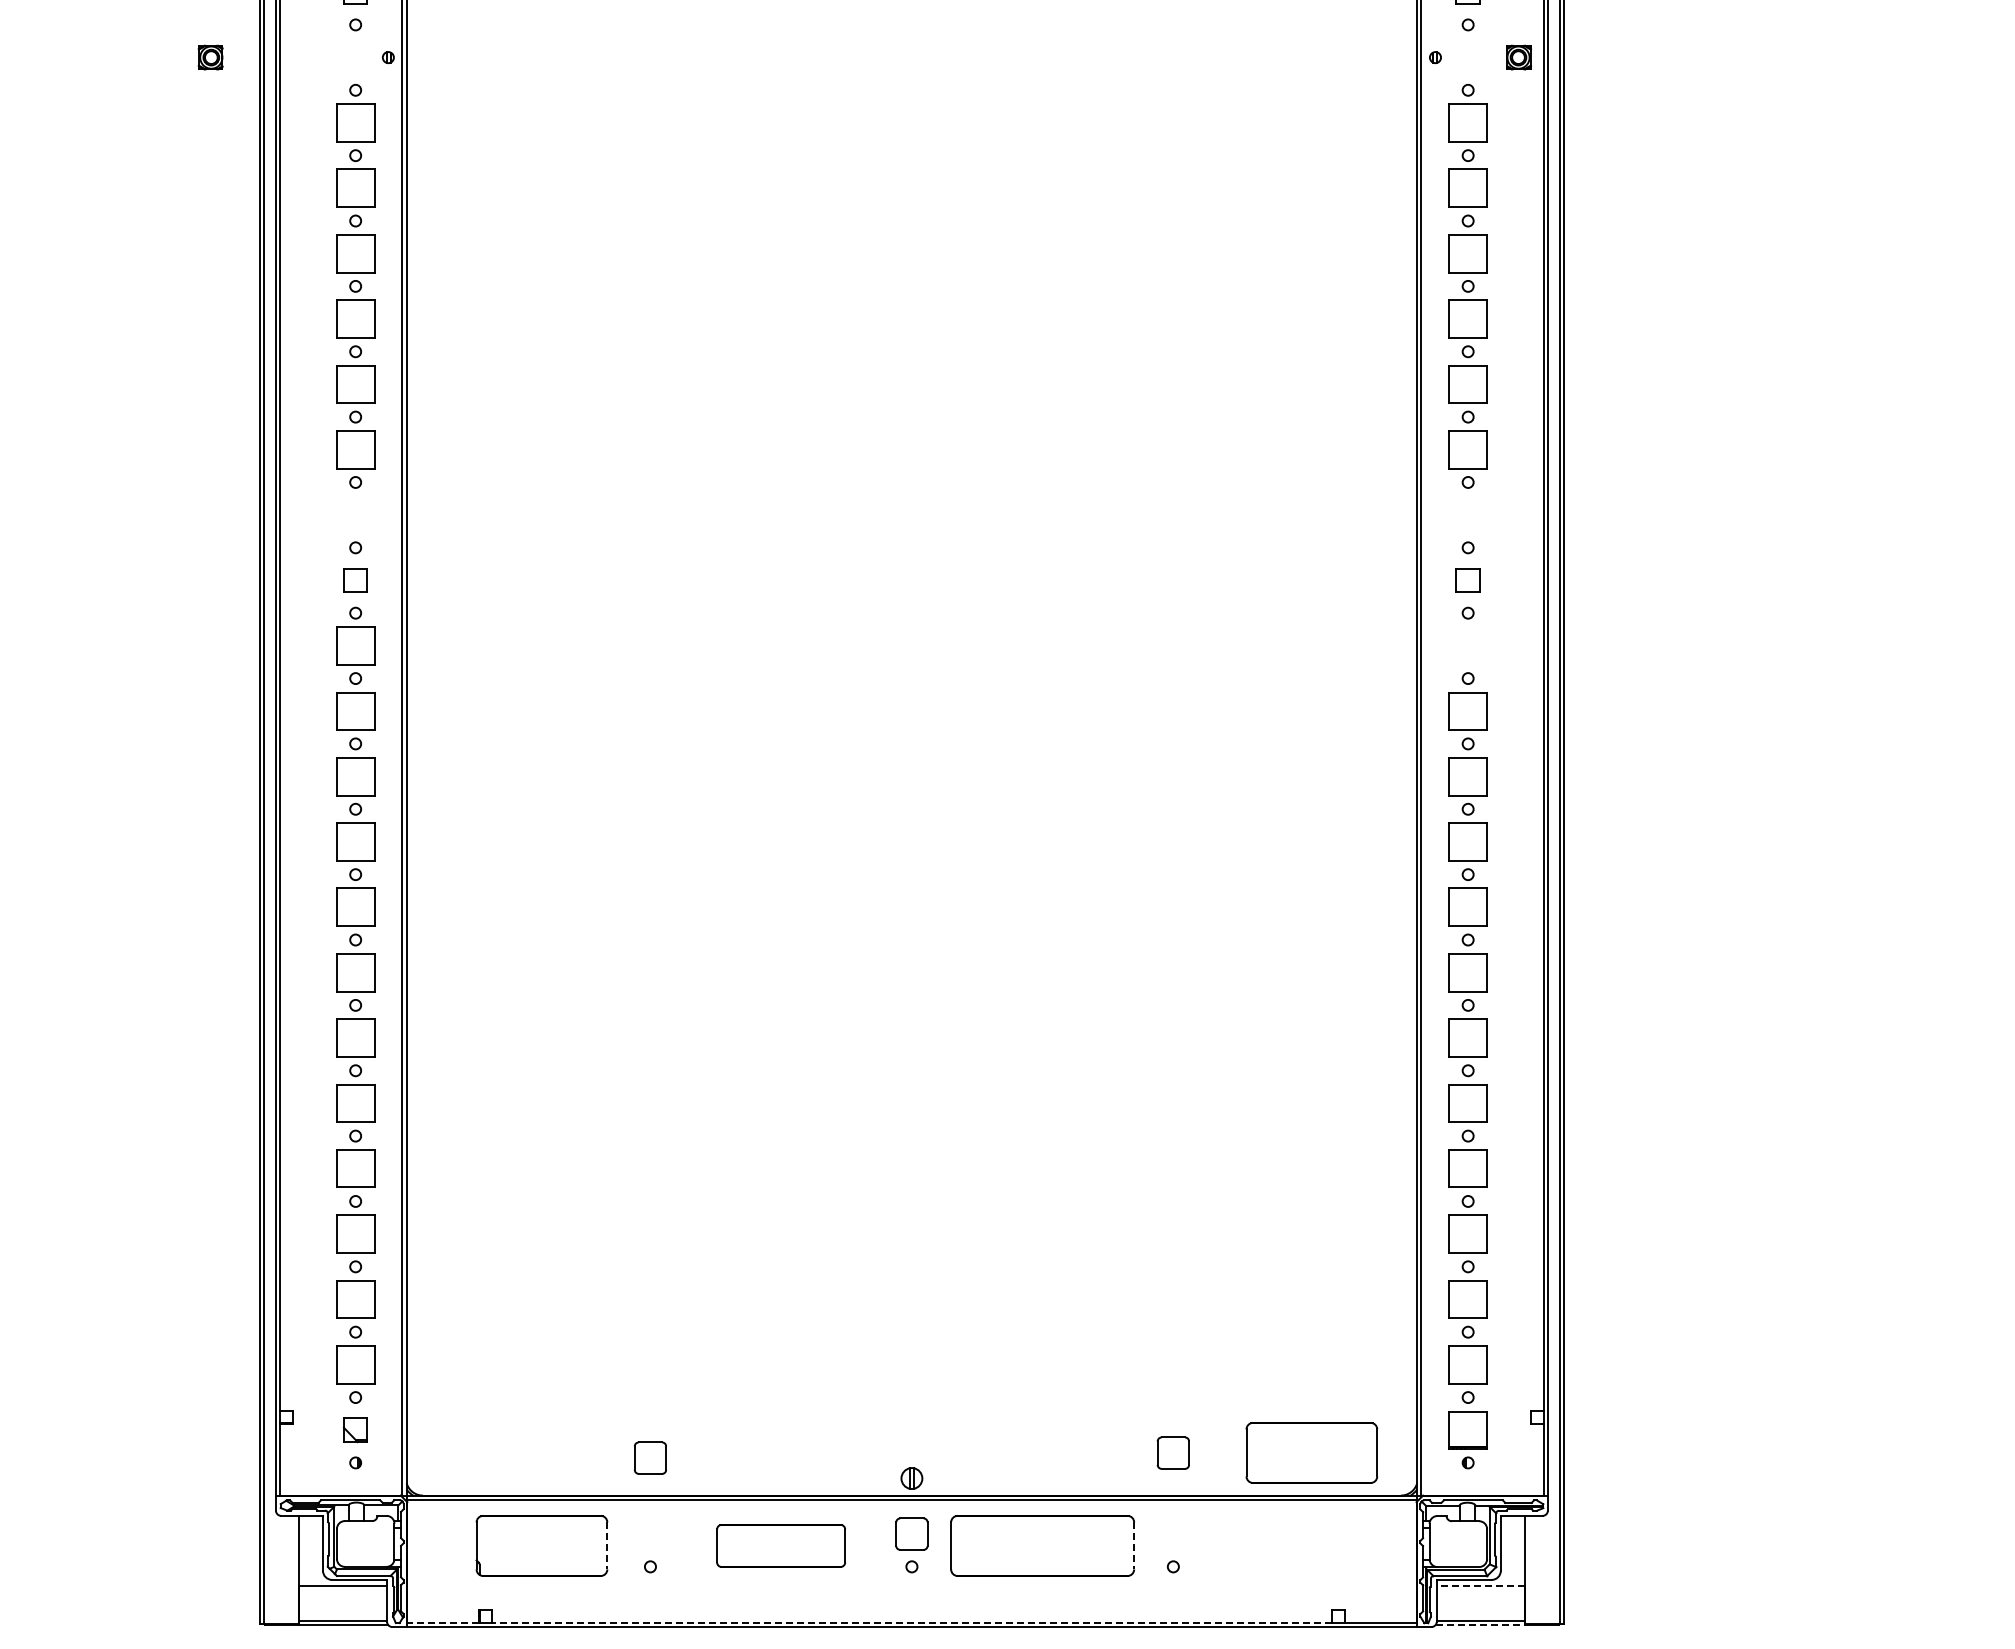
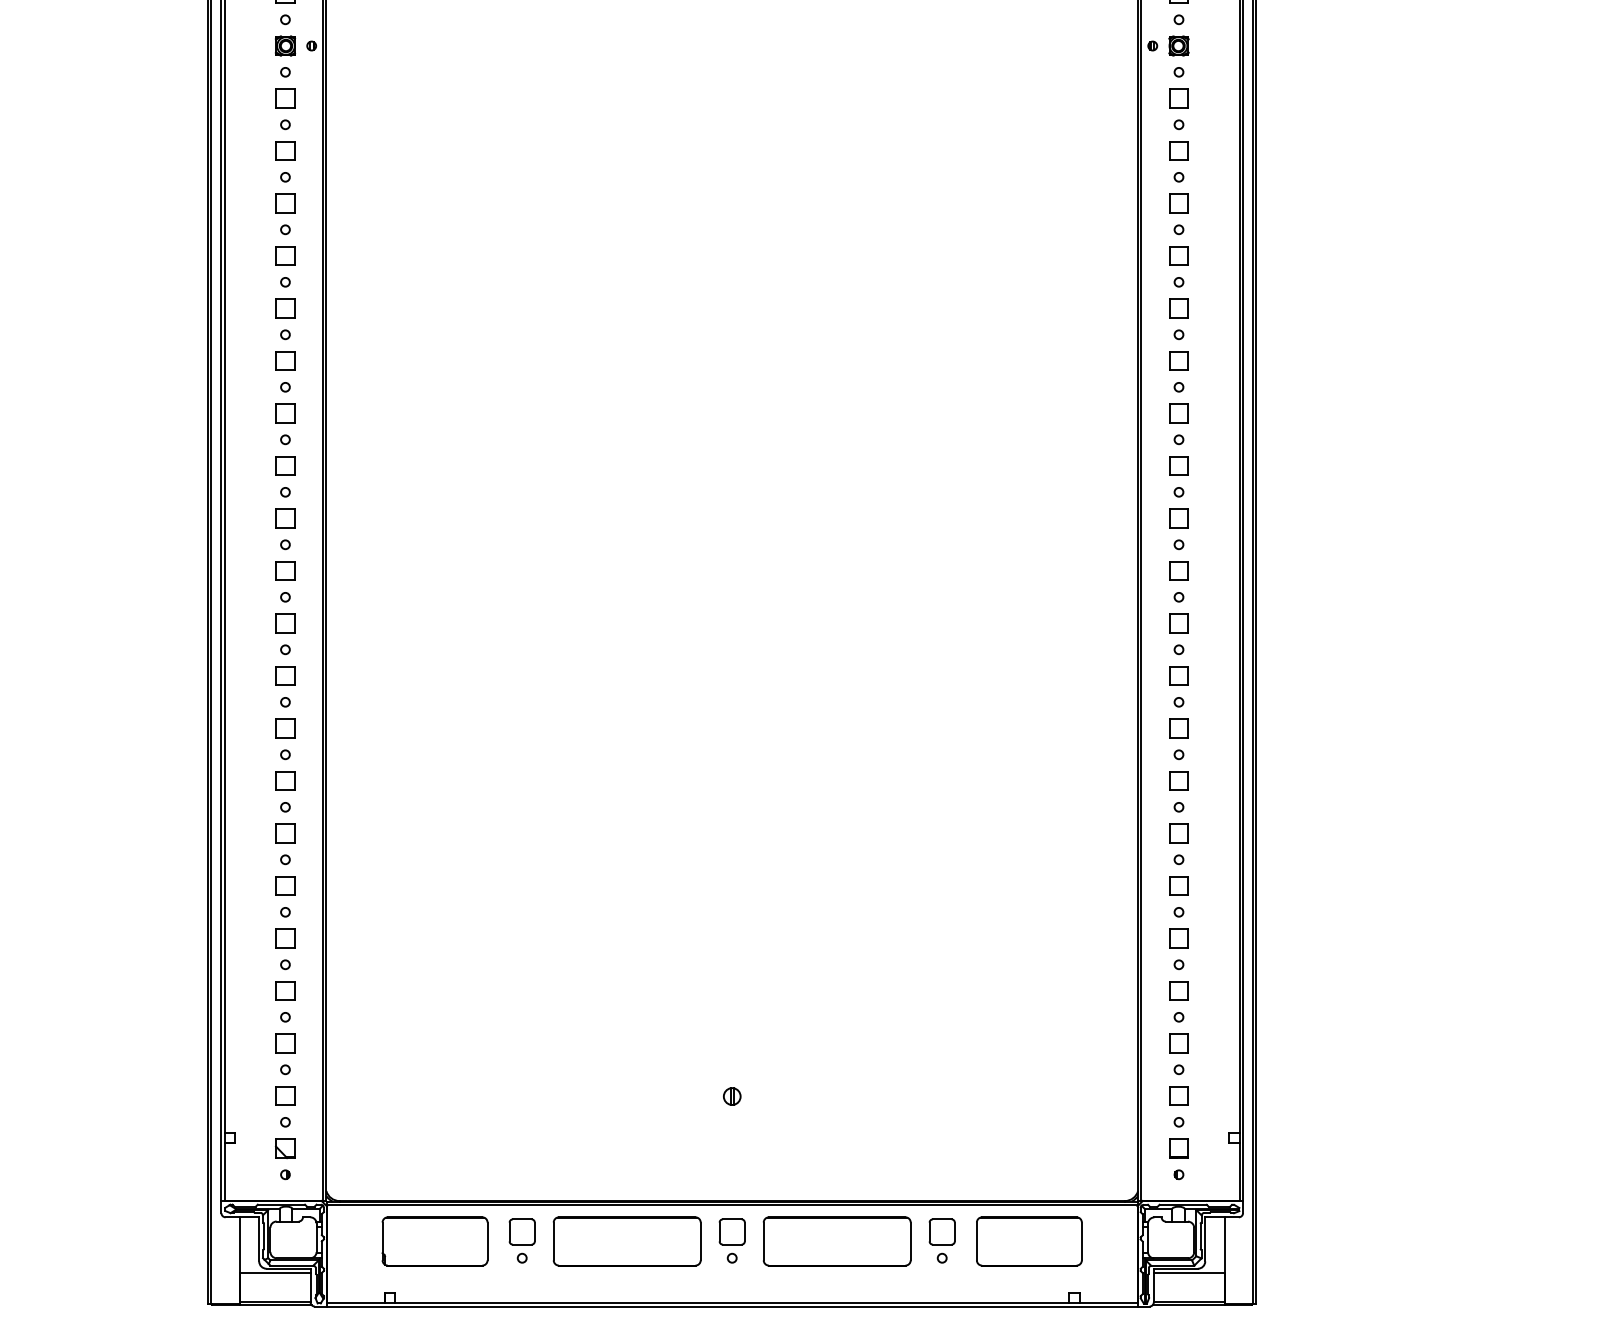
part: (210, 57) -> (285, 45), moved
part: (1518, 57) -> (1178, 45), moved
part: (355, 122) -> (285, 98), size x0.62
part: (1467, 122) -> (1178, 98), size x0.62
part: (355, 188) -> (285, 151), size x0.62
part: (1467, 188) -> (1178, 151), size x0.62
part: (355, 253) -> (285, 203), size x0.62
part: (1467, 253) -> (1178, 203), size x0.62
part: (355, 318) -> (285, 255), size x0.62
part: (1467, 318) -> (1178, 255), size x0.62
part: (355, 384) -> (285, 308), size x0.62
part: (1467, 384) -> (1178, 308), size x0.62
part: (355, 449) -> (285, 360), size x0.62
part: (1467, 449) -> (1178, 360), size x0.62
part: (355, 514) -> (285, 413), added
part: (1467, 514) -> (1178, 413), added
part: (355, 645) -> (285, 518), size x0.62
part: (1467, 645) -> (1178, 518), added
part: (355, 710) -> (285, 570), size x0.62
part: (1467, 710) -> (1178, 570), size x0.62
part: (355, 776) -> (285, 623), size x0.62
part: (1467, 776) -> (1178, 623), size x0.62
part: (355, 841) -> (285, 675), size x0.62
part: (1467, 841) -> (1178, 675), size x0.62
part: (355, 907) -> (285, 728), size x0.62
part: (1467, 907) -> (1178, 728), size x0.62
part: (355, 972) -> (285, 780), size x0.62
part: (1467, 972) -> (1178, 780), size x0.62
part: (355, 1037) -> (285, 833), size x0.62
part: (1467, 1037) -> (1178, 833), size x0.62
part: (355, 1103) -> (285, 886), size x0.62
part: (1467, 1103) -> (1178, 886), size x0.62
part: (355, 1168) -> (285, 938), size x0.62
part: (1467, 1168) -> (1178, 938), size x0.62
part: (355, 1233) -> (285, 990), size x0.62
part: (1467, 1233) -> (1178, 990), size x0.62
part: (355, 1299) -> (285, 1043), size x0.62
part: (1467, 1299) -> (1178, 1043), size x0.62
part: (355, 1364) -> (285, 1095), size x0.62
part: (1467, 1364) -> (1178, 1095), size x0.62
part: (1467, 1429) -> (1178, 1147), size x0.62
part: (1172, 1452) -> (941, 1231), moved
part: (1311, 1452) -> (1029, 1241), moved
part: (649, 1457) -> (521, 1231), moved
part: (911, 1478) -> (731, 1096), moved
line: (607, 1545) -> (487, 1241), dashed -> solid
part: (780, 1545) -> (626, 1241), size x1.43
line: (1134, 1545) -> (911, 1241), dashed -> solid
line: (1480, 1585) -> (1188, 1273), dashed -> solid
line: (443, 1622) -> (355, 1302), dashed -> solid
line: (911, 1622) -> (731, 1302), dashed -> solid
line: (1480, 1625) -> (1188, 1305), dashed -> solid

